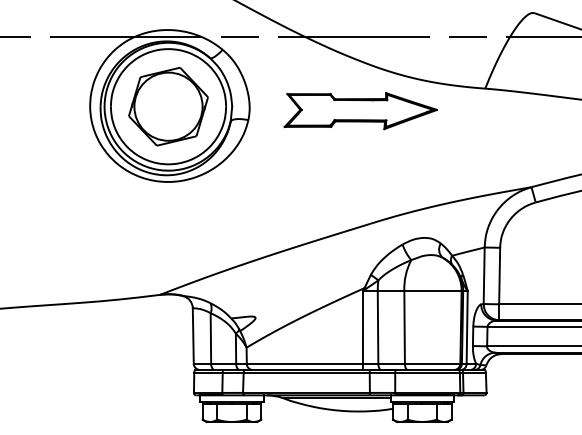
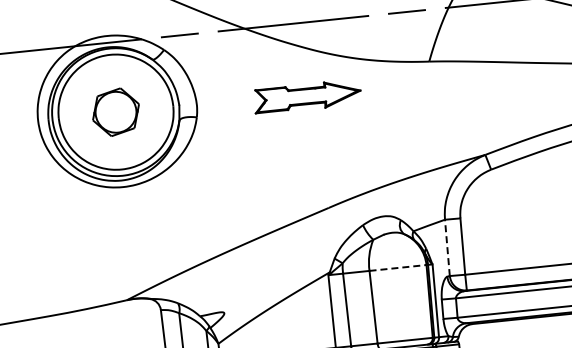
part: (168, 106) -> (115, 111), size x0.6
part: (360, 111) -> (307, 97), size x0.7
line: (484, 275) -> (447, 247), solid -> dashed
line: (432, 290) -> (397, 267), solid -> dashed

